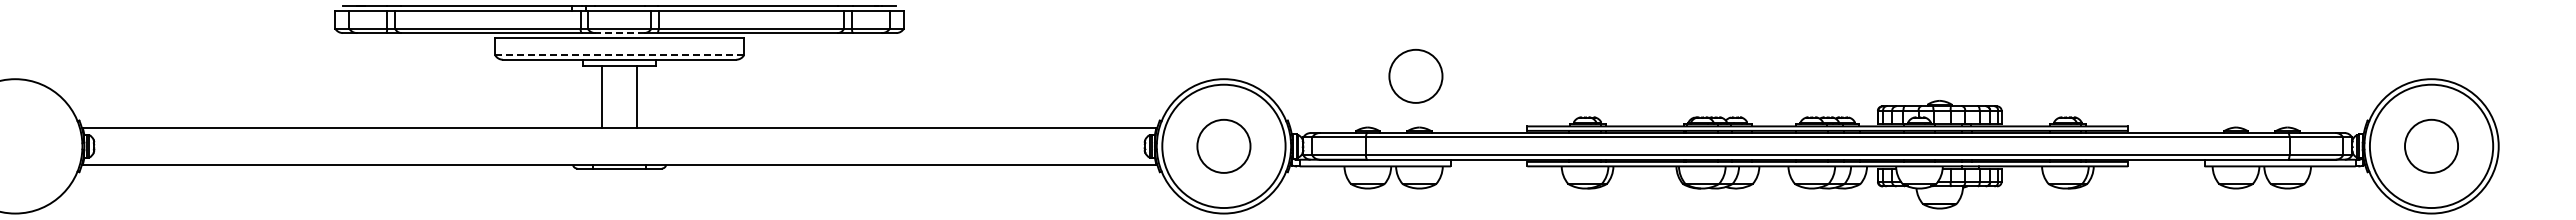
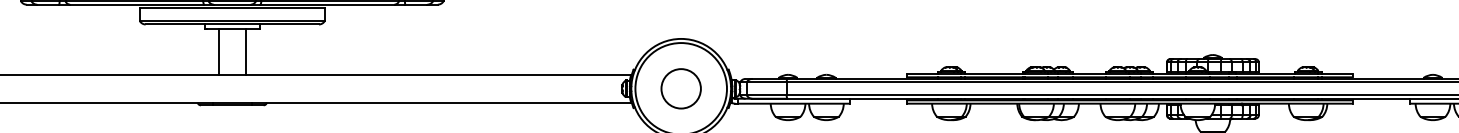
line: (619, 33) -> (232, 4), dashed -> solid
line: (620, 55) -> (232, 21), dashed -> solid
circle: (1415, 75) -> (823, 36), removed

